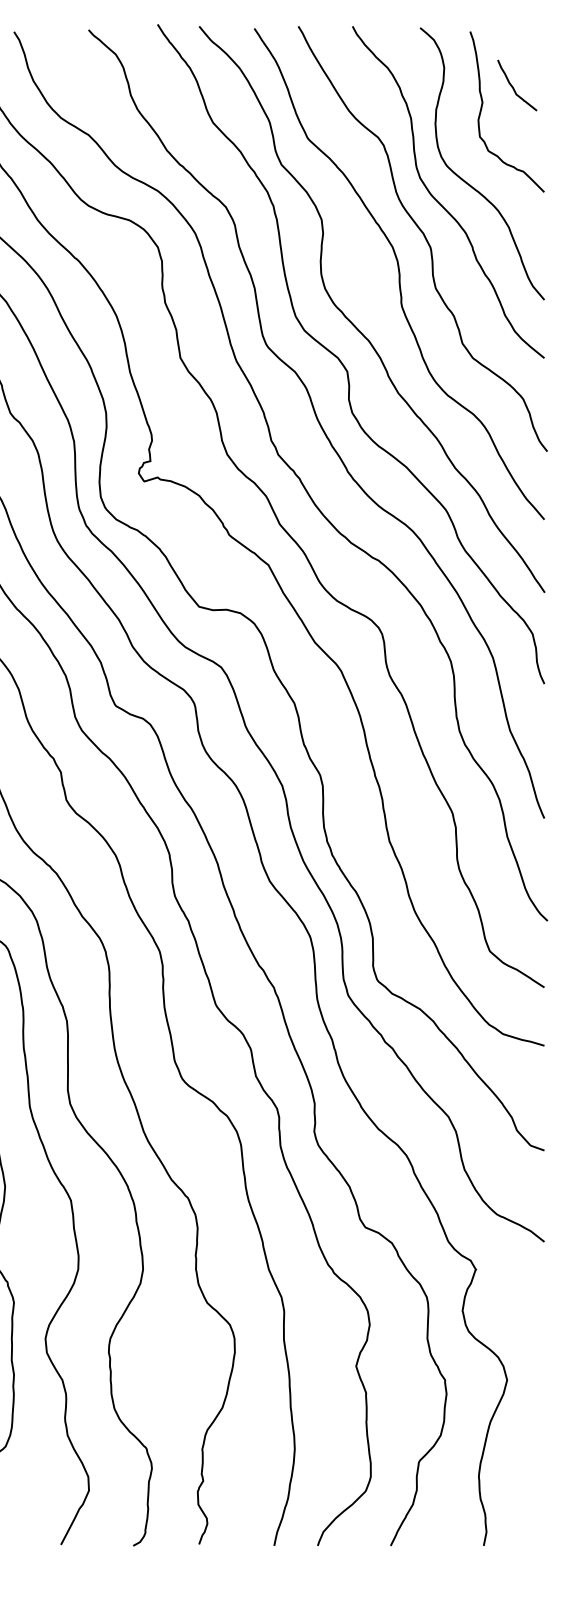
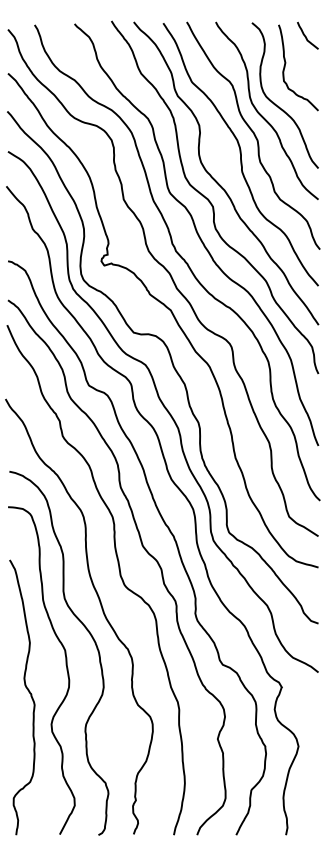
curve: (514, 86) -> (306, 36), moved

